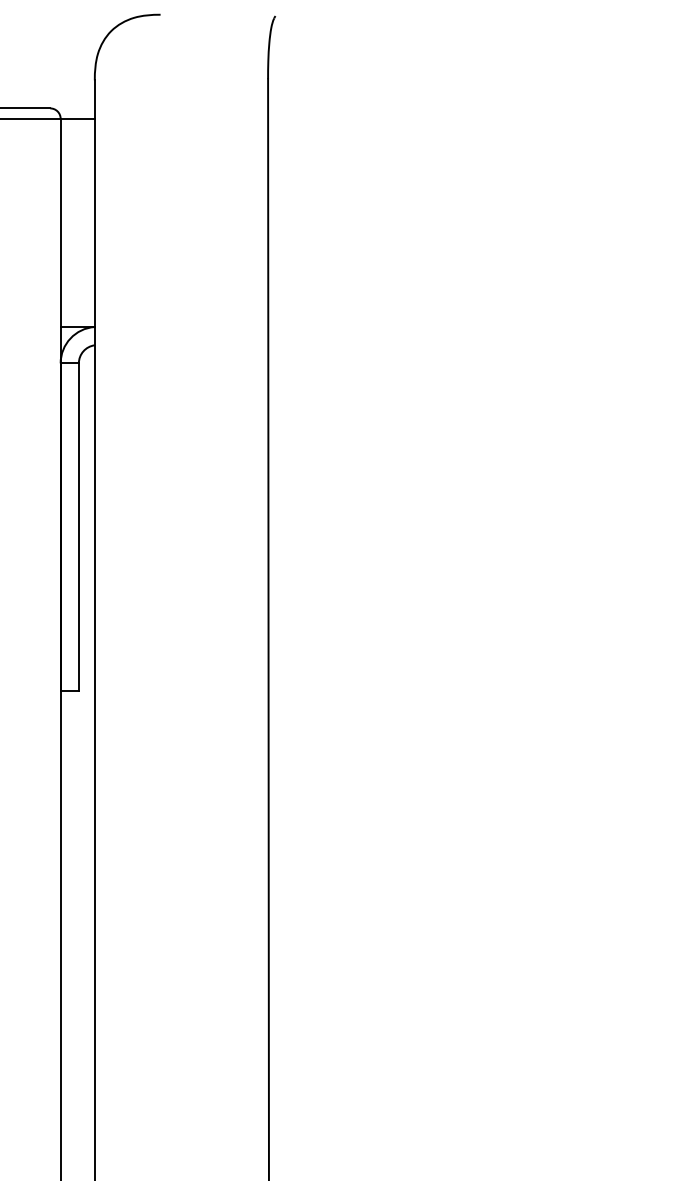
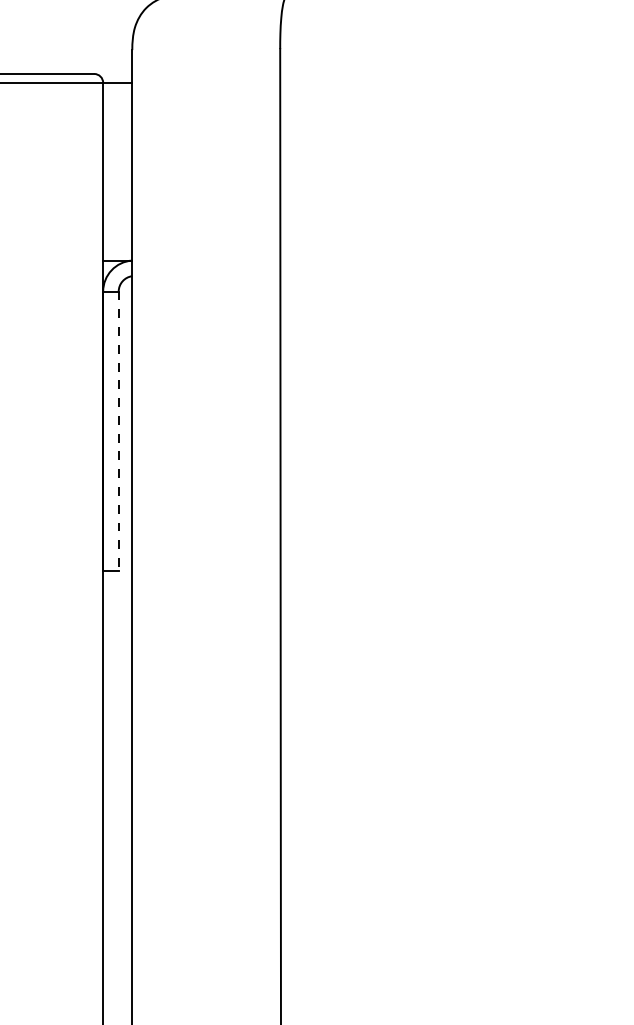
line: (78, 527) -> (118, 431), solid -> dashed

